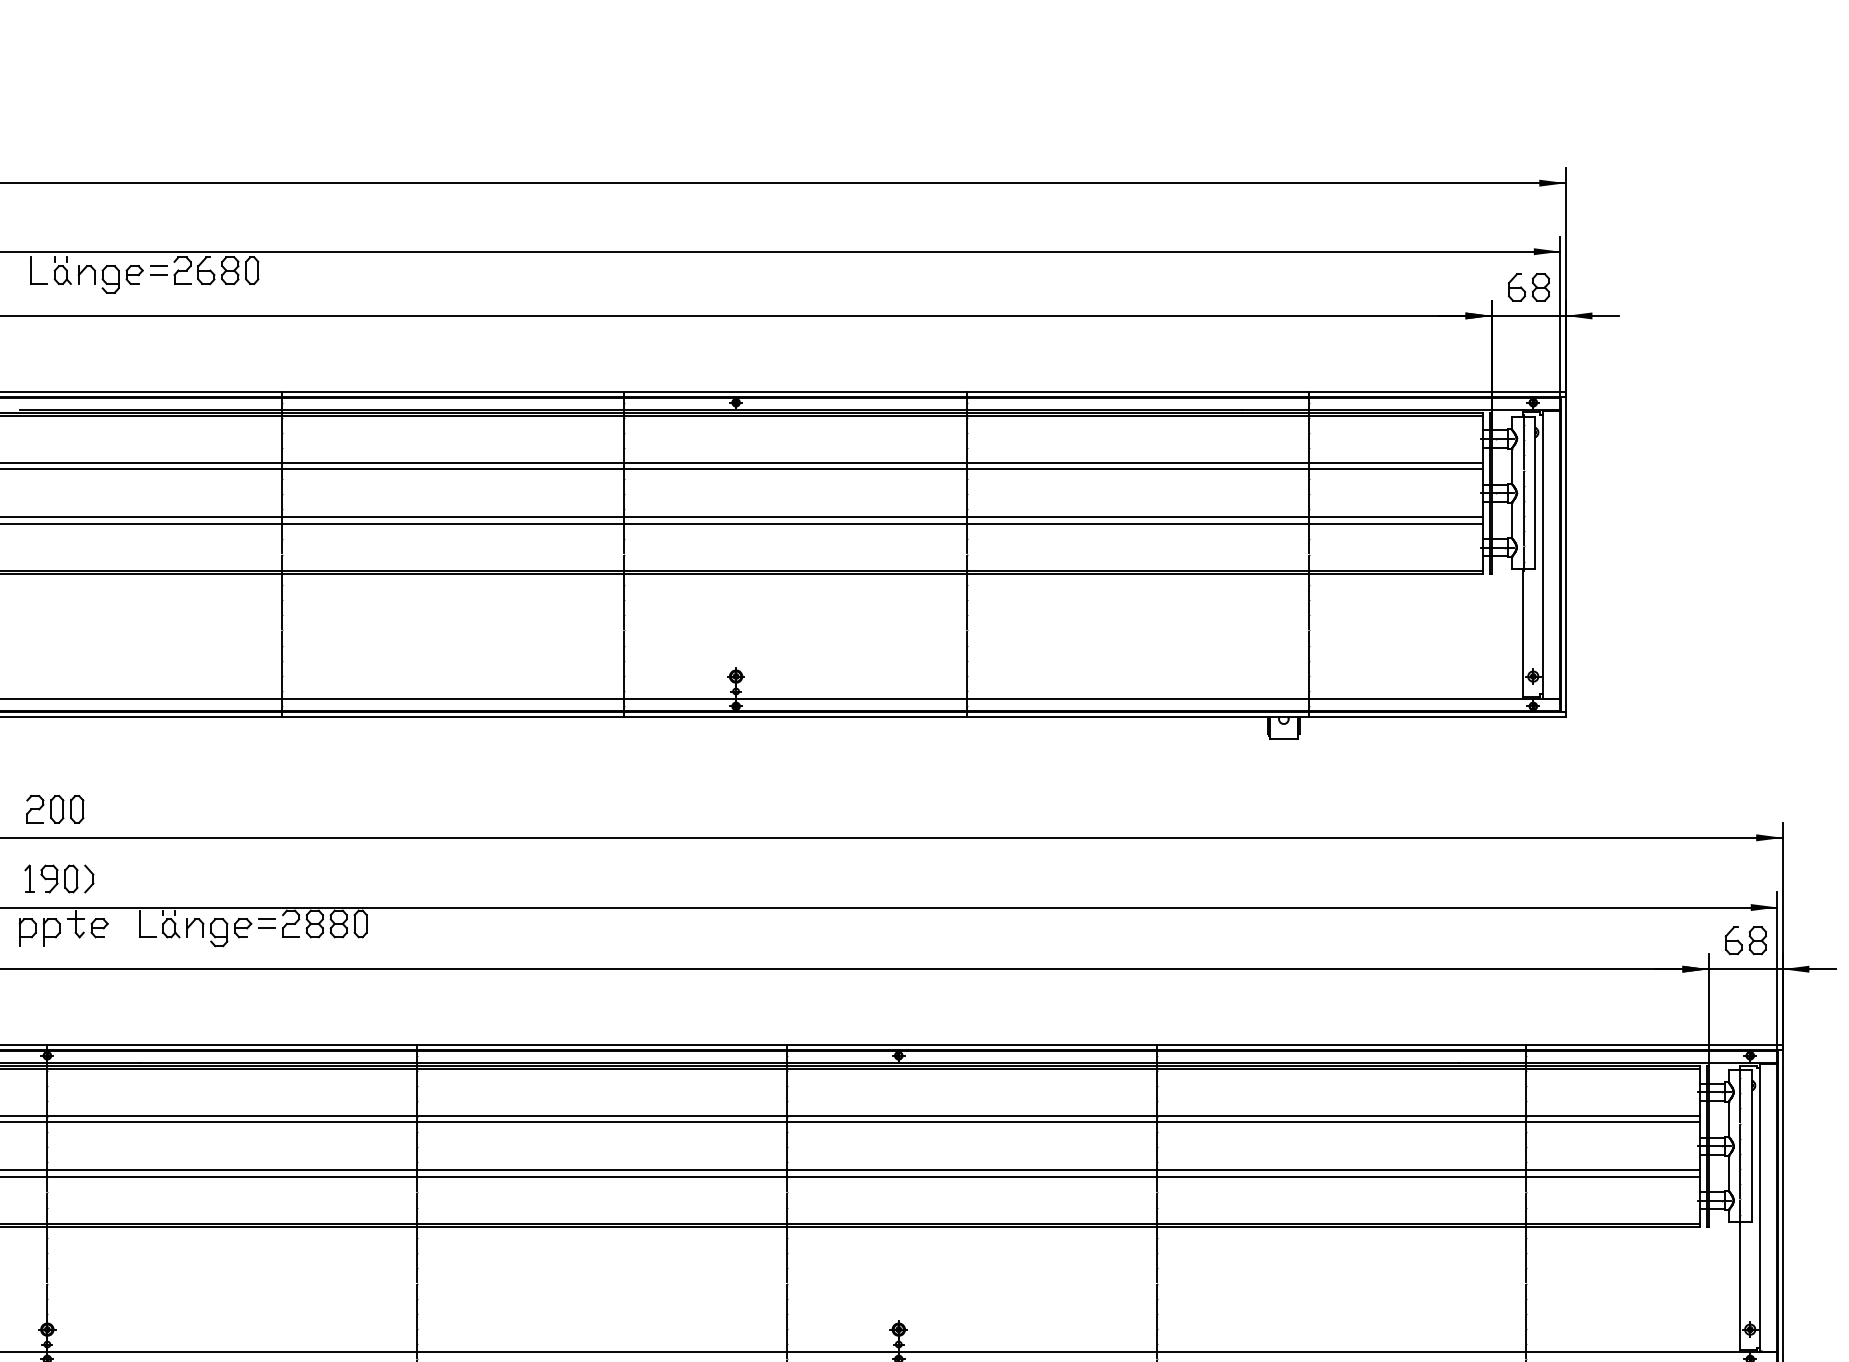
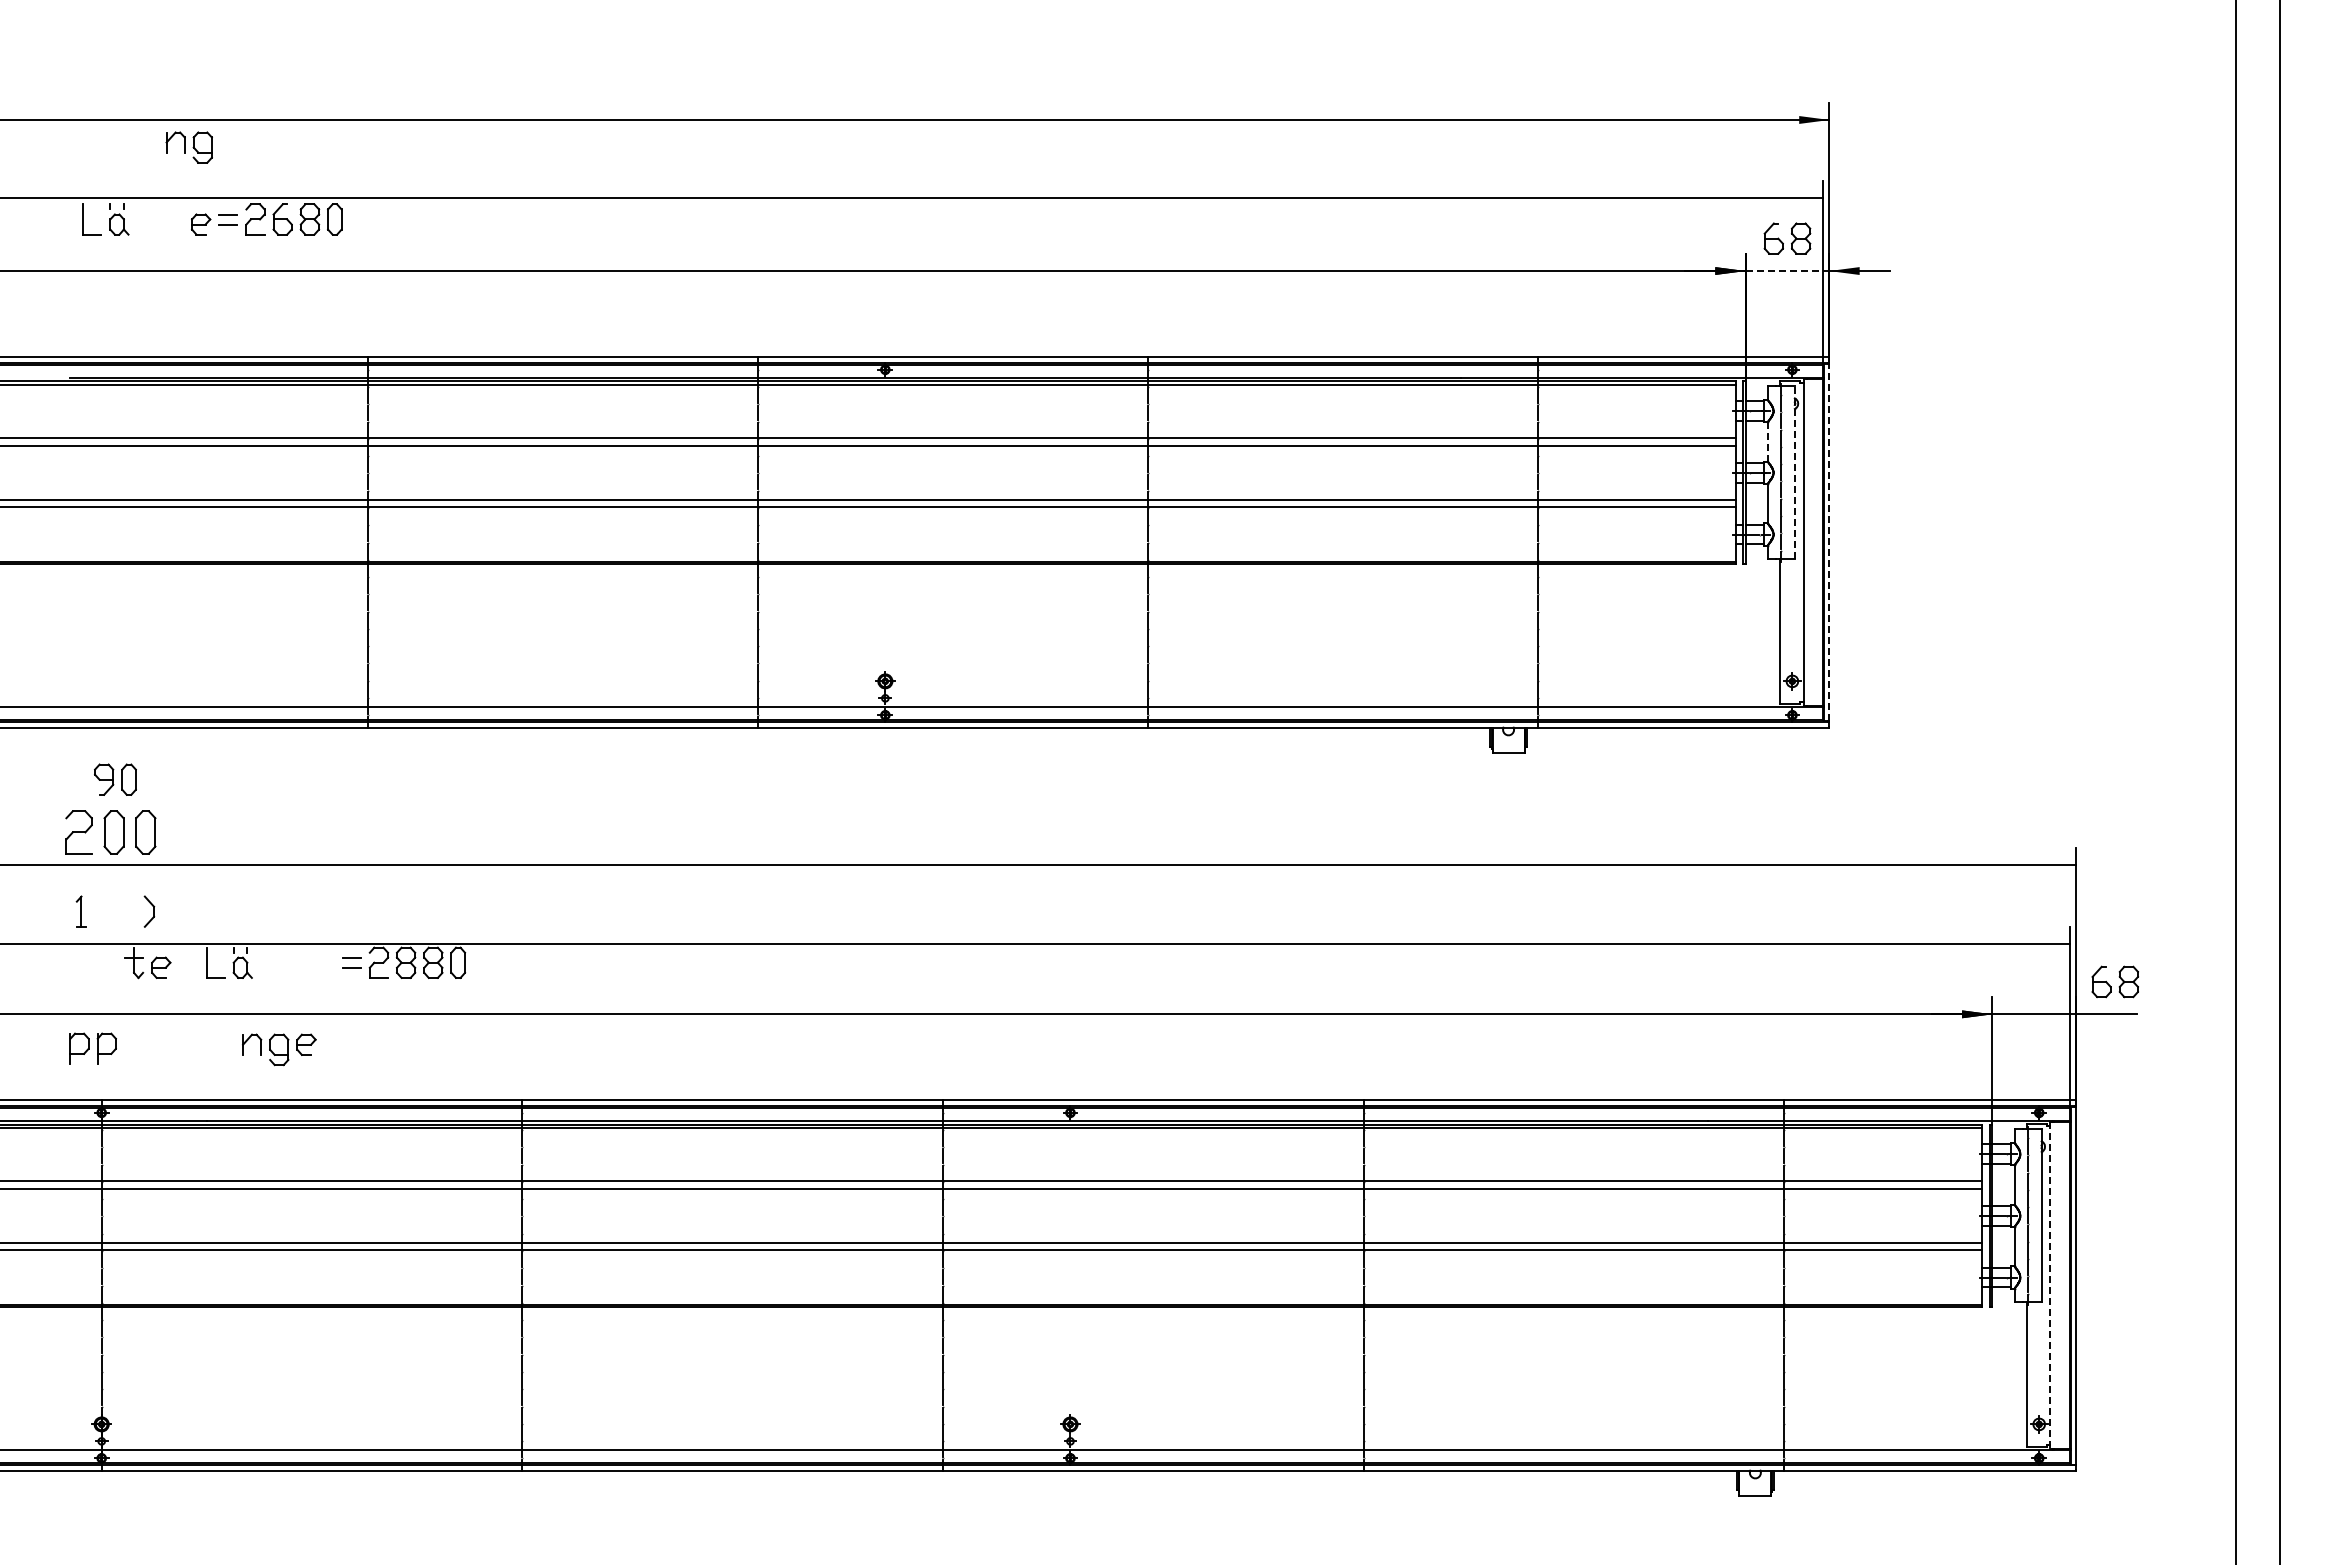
fill: (1547, 251) -> (1808, 197), removed
part: (98, 279) -> (188, 147), moved
line: (1528, 316) -> (1787, 271), solid -> dashed
line: (1511, 465) -> (1767, 441), solid -> dashed
line: (1535, 493) -> (1794, 472), solid -> dashed
line: (1565, 554) -> (1829, 542), solid -> dashed
part: (55, 809) -> (110, 832), size x1.4
fill: (1769, 837) -> (2061, 864), removed
part: (59, 878) -> (115, 779), moved
fill: (1763, 907) -> (2054, 944), removed
part: (39, 932) -> (92, 1048), moved
part: (219, 932) -> (279, 1049), moved
part: (1745, 940) -> (2114, 981), moved
fill: (1796, 969) -> (2091, 1014), removed
line: (1760, 1207) -> (2050, 1285), solid -> dashed

